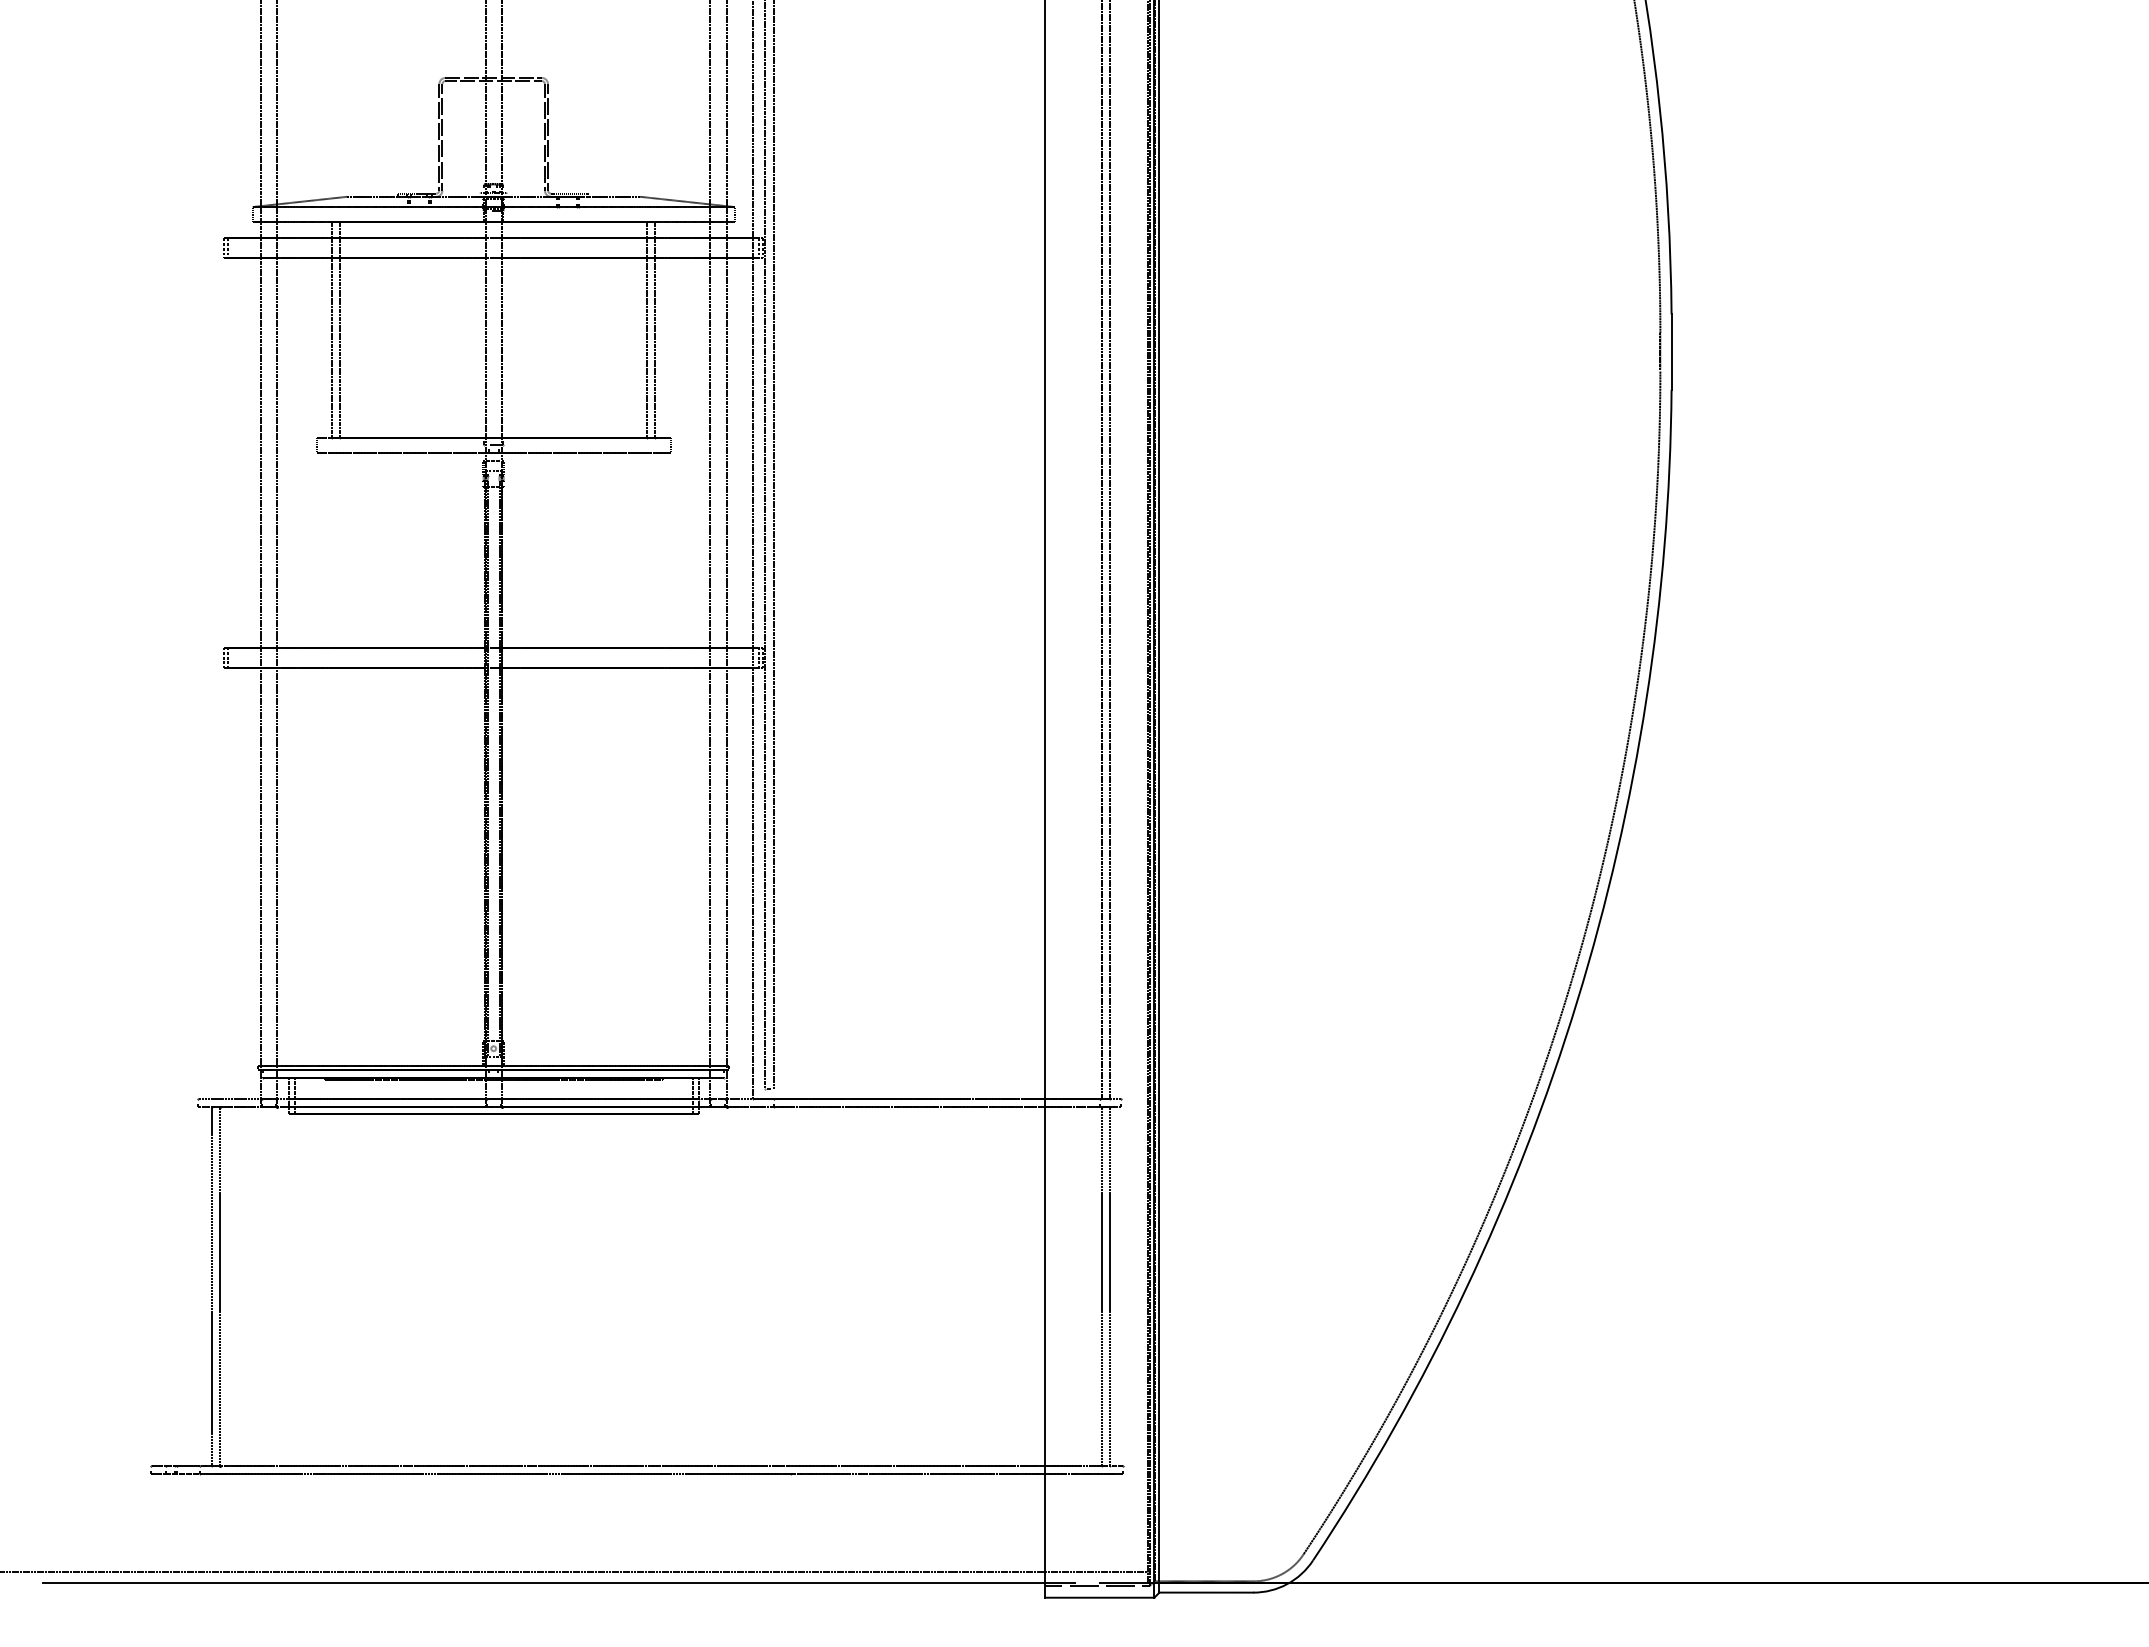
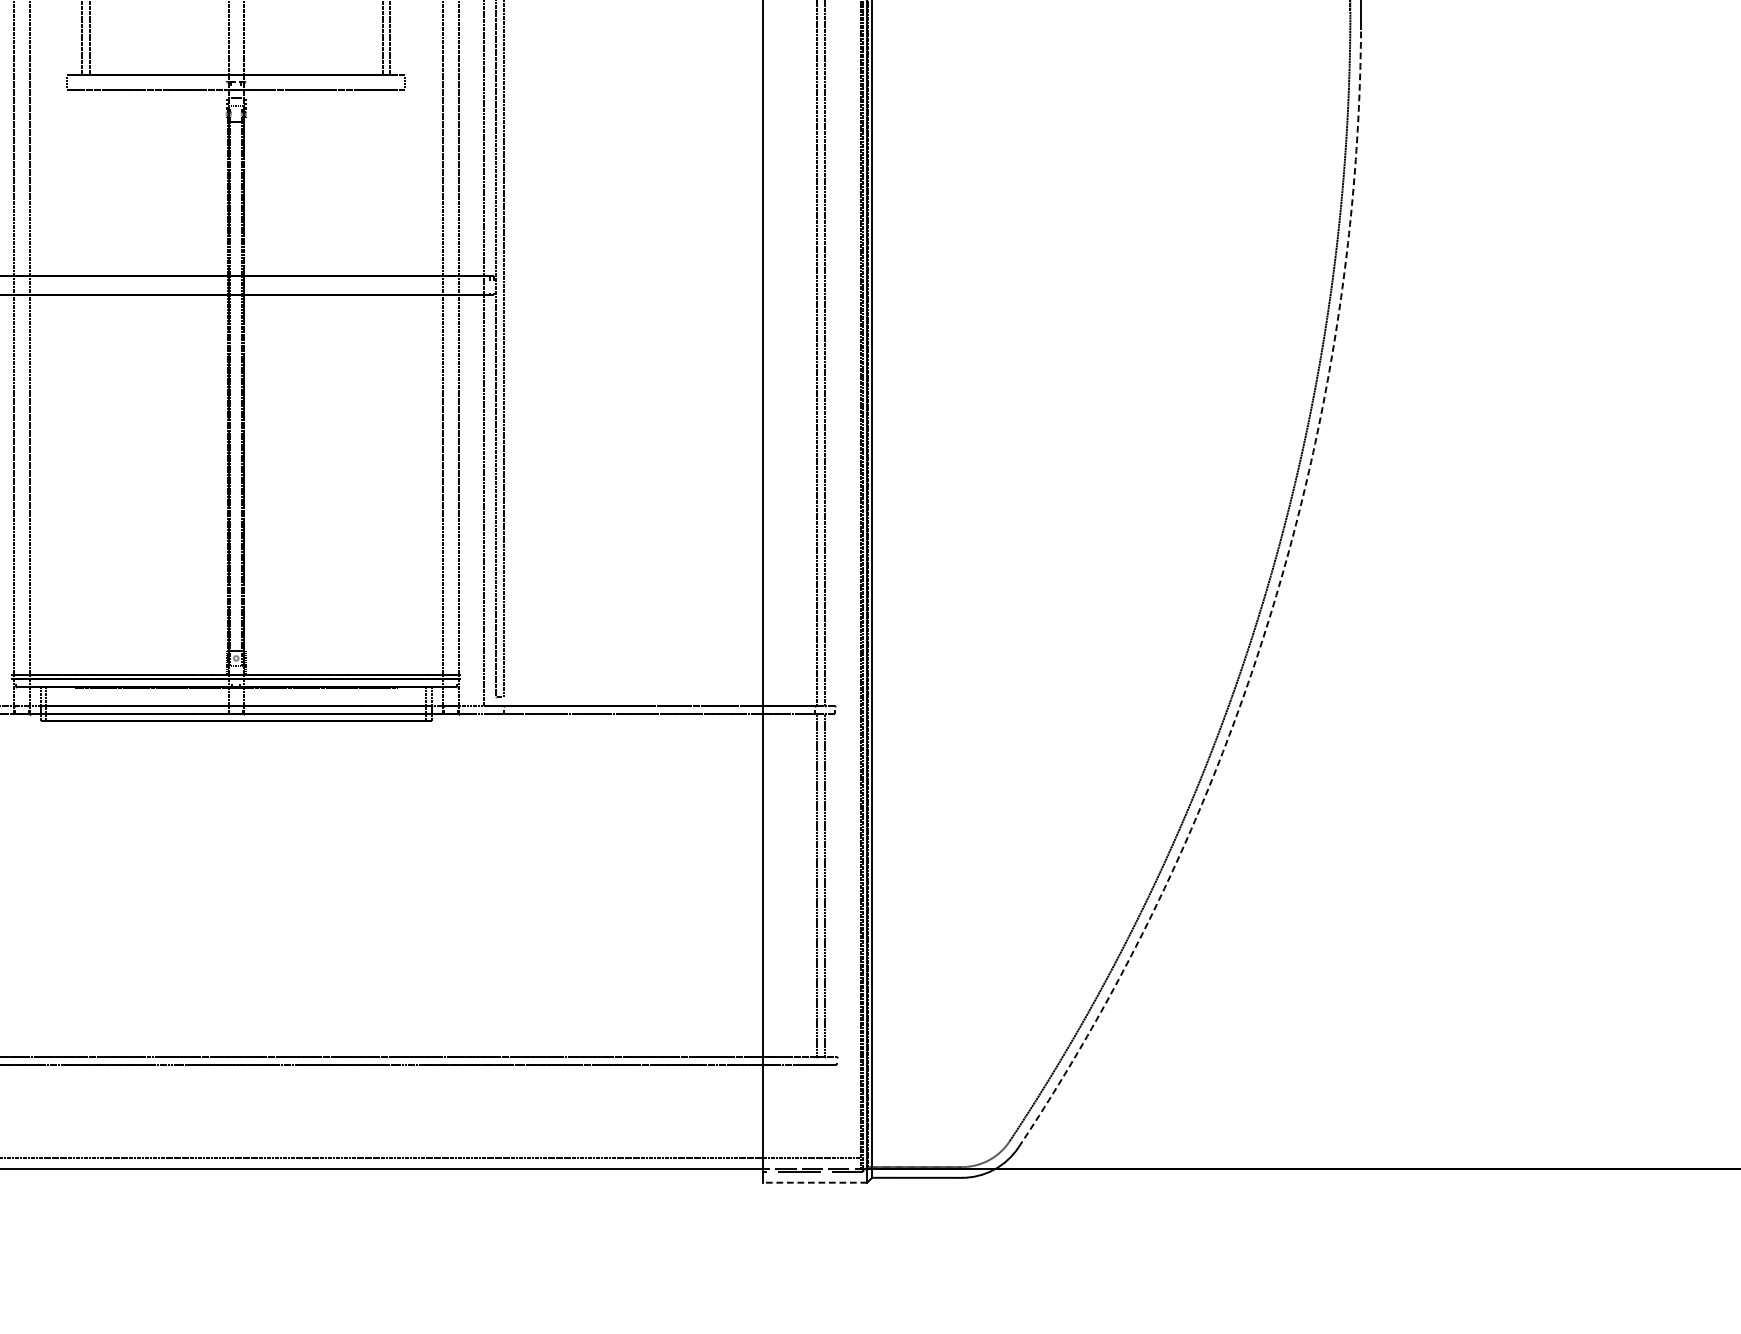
arc: (1577, 1001) -> (1271, 613), solid -> dashed
line: (1099, 1597) -> (814, 1182), solid -> dashed

